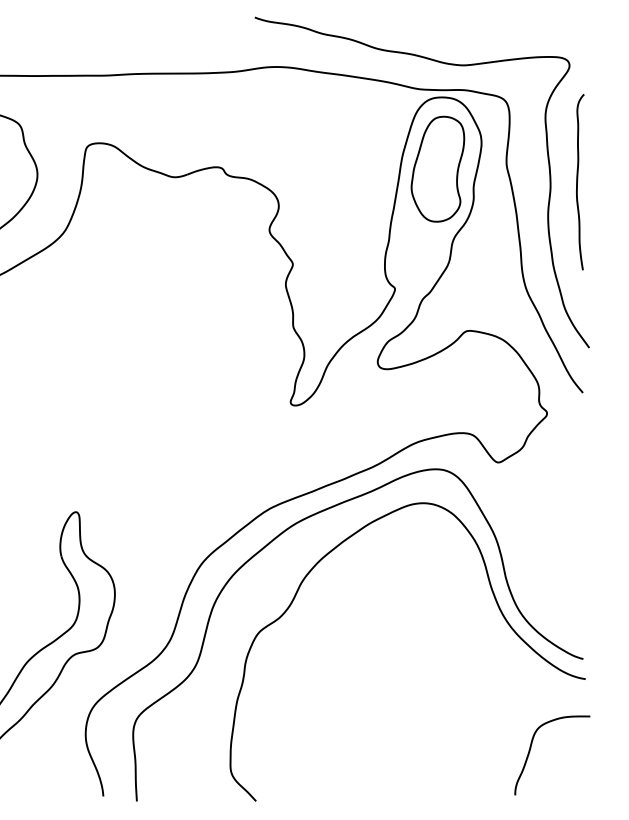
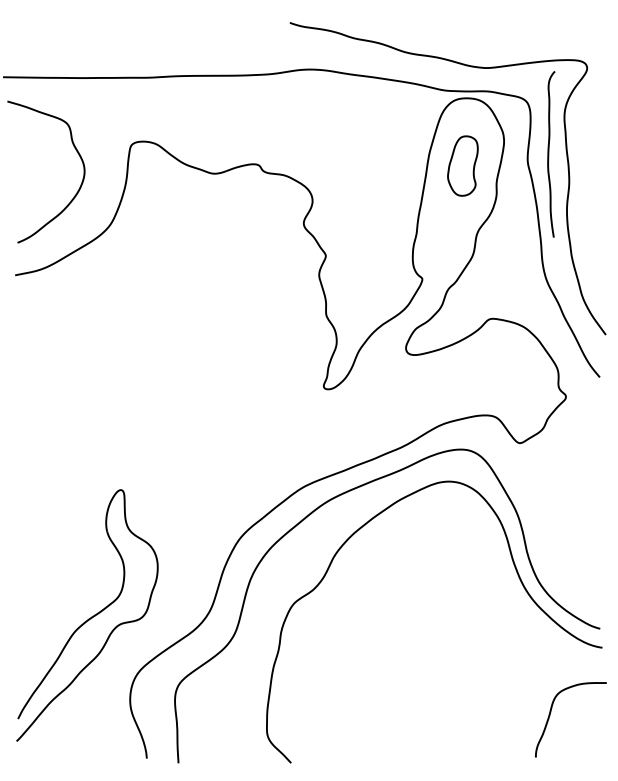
part: (437, 168) -> (462, 165), size x0.6
curve: (578, 182) -> (549, 154), moved

